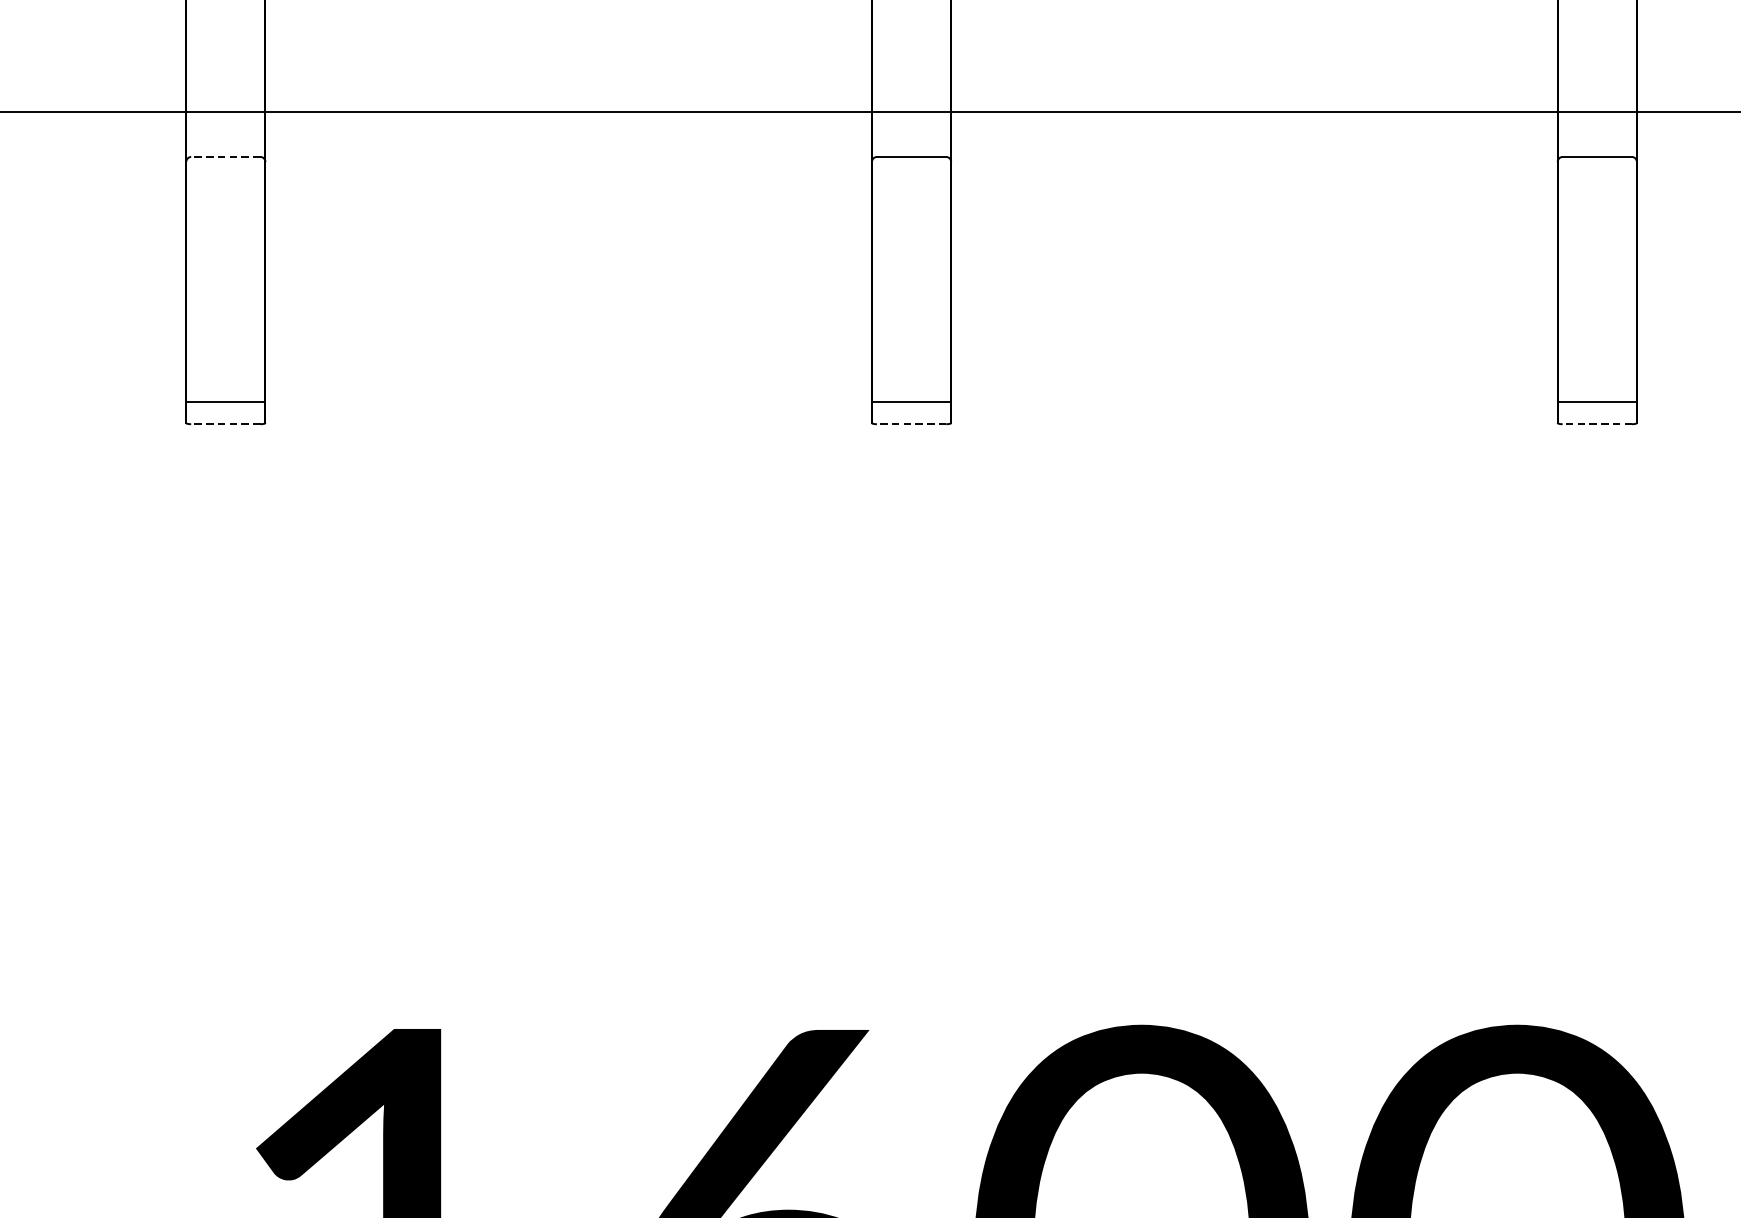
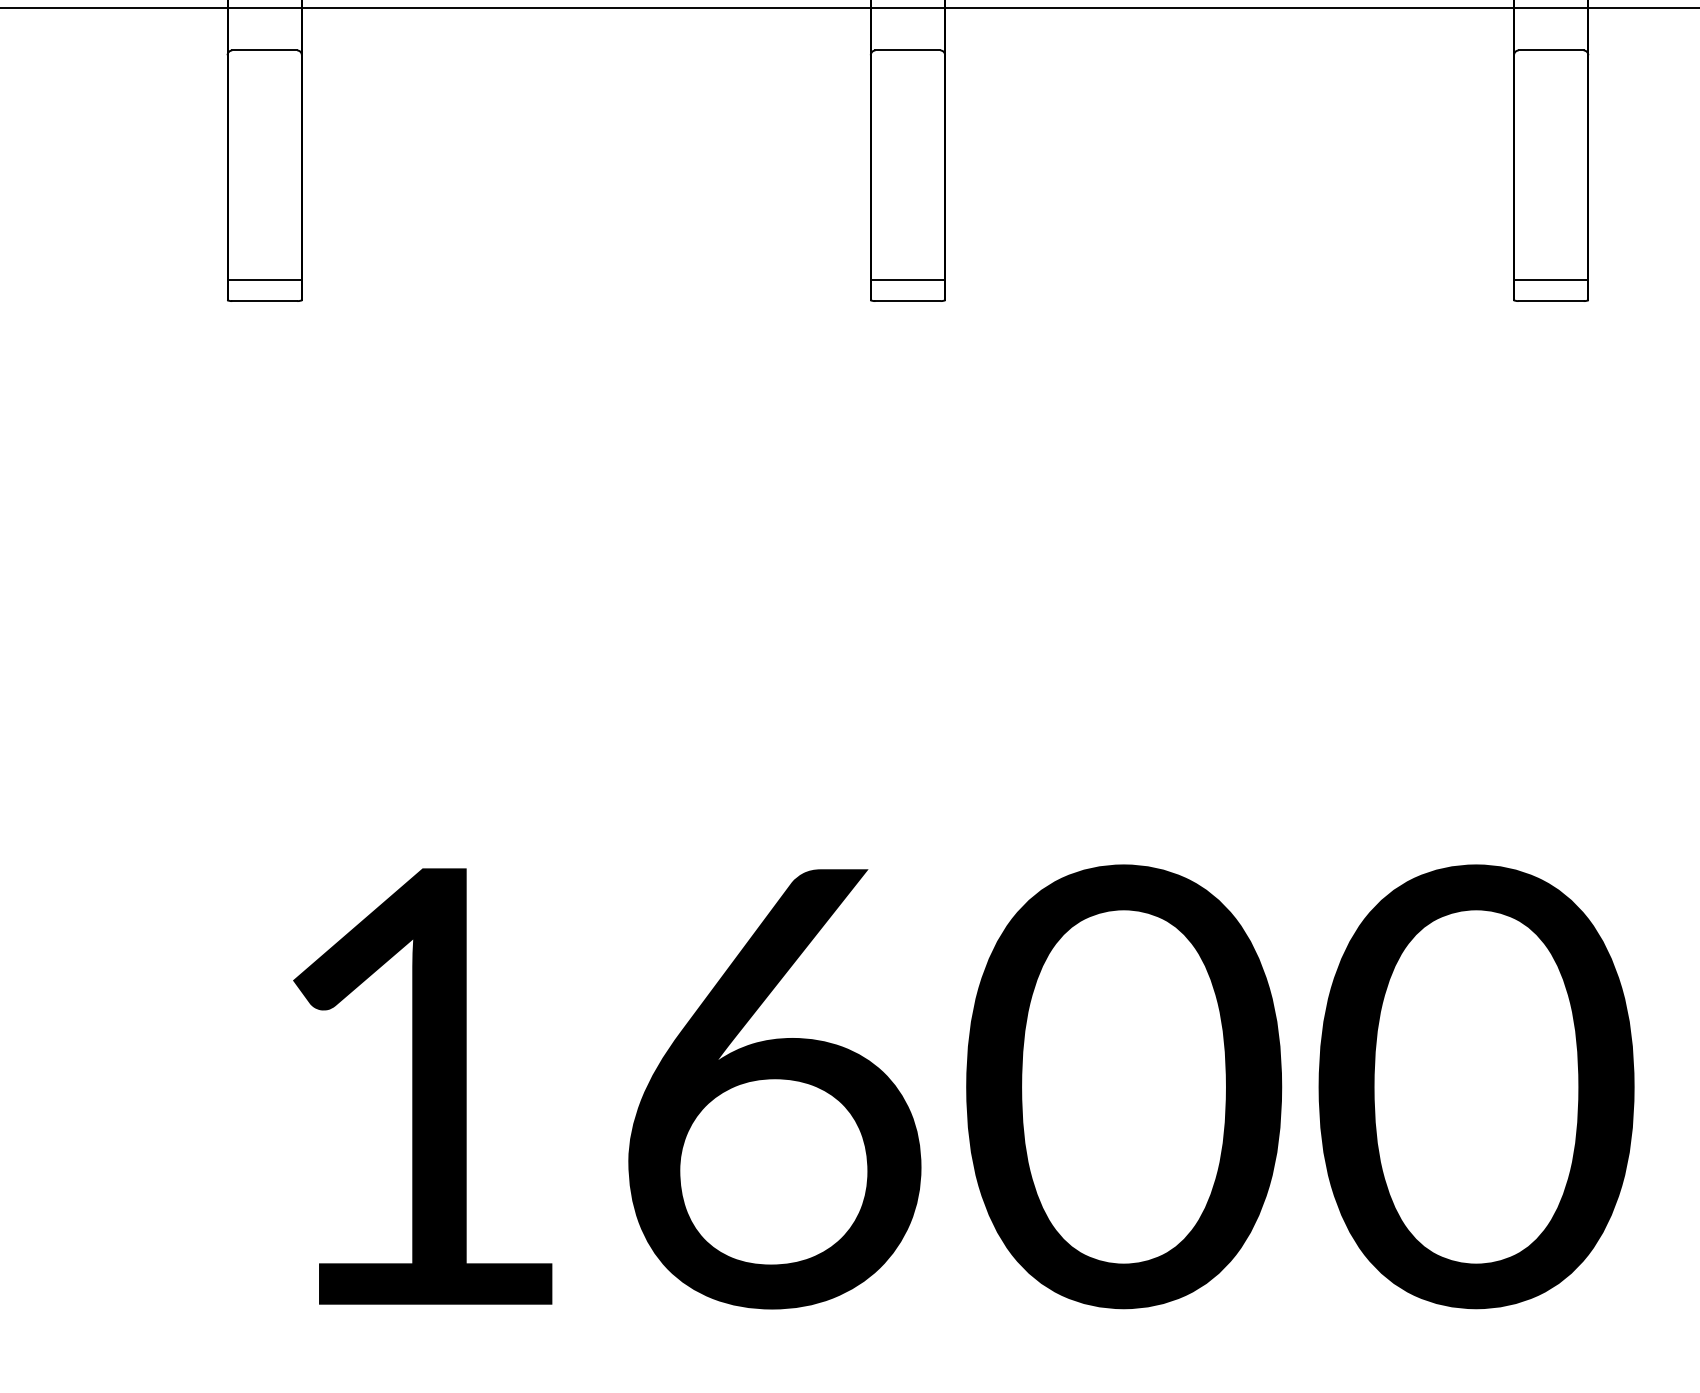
line: (225, 157) -> (264, 50), dashed -> solid
line: (225, 424) -> (264, 301), dashed -> solid
line: (911, 424) -> (907, 301), dashed -> solid
line: (1597, 424) -> (1551, 301), dashed -> solid

